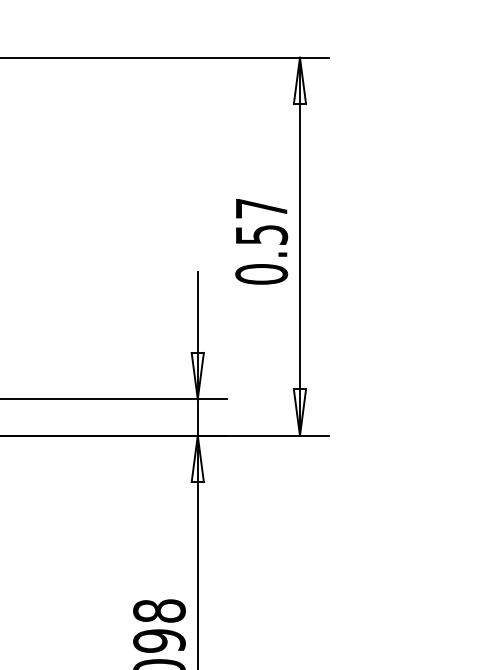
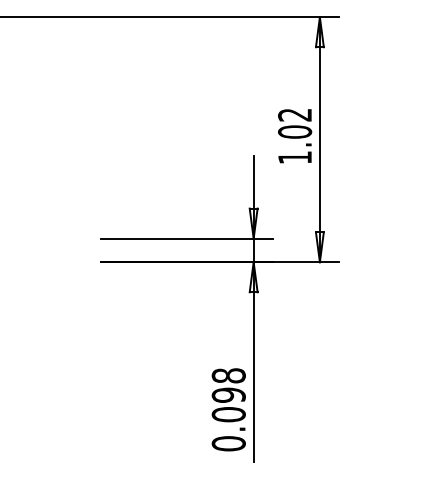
text: (262, 241) -> (295, 136), 0.57 -> 1.02

